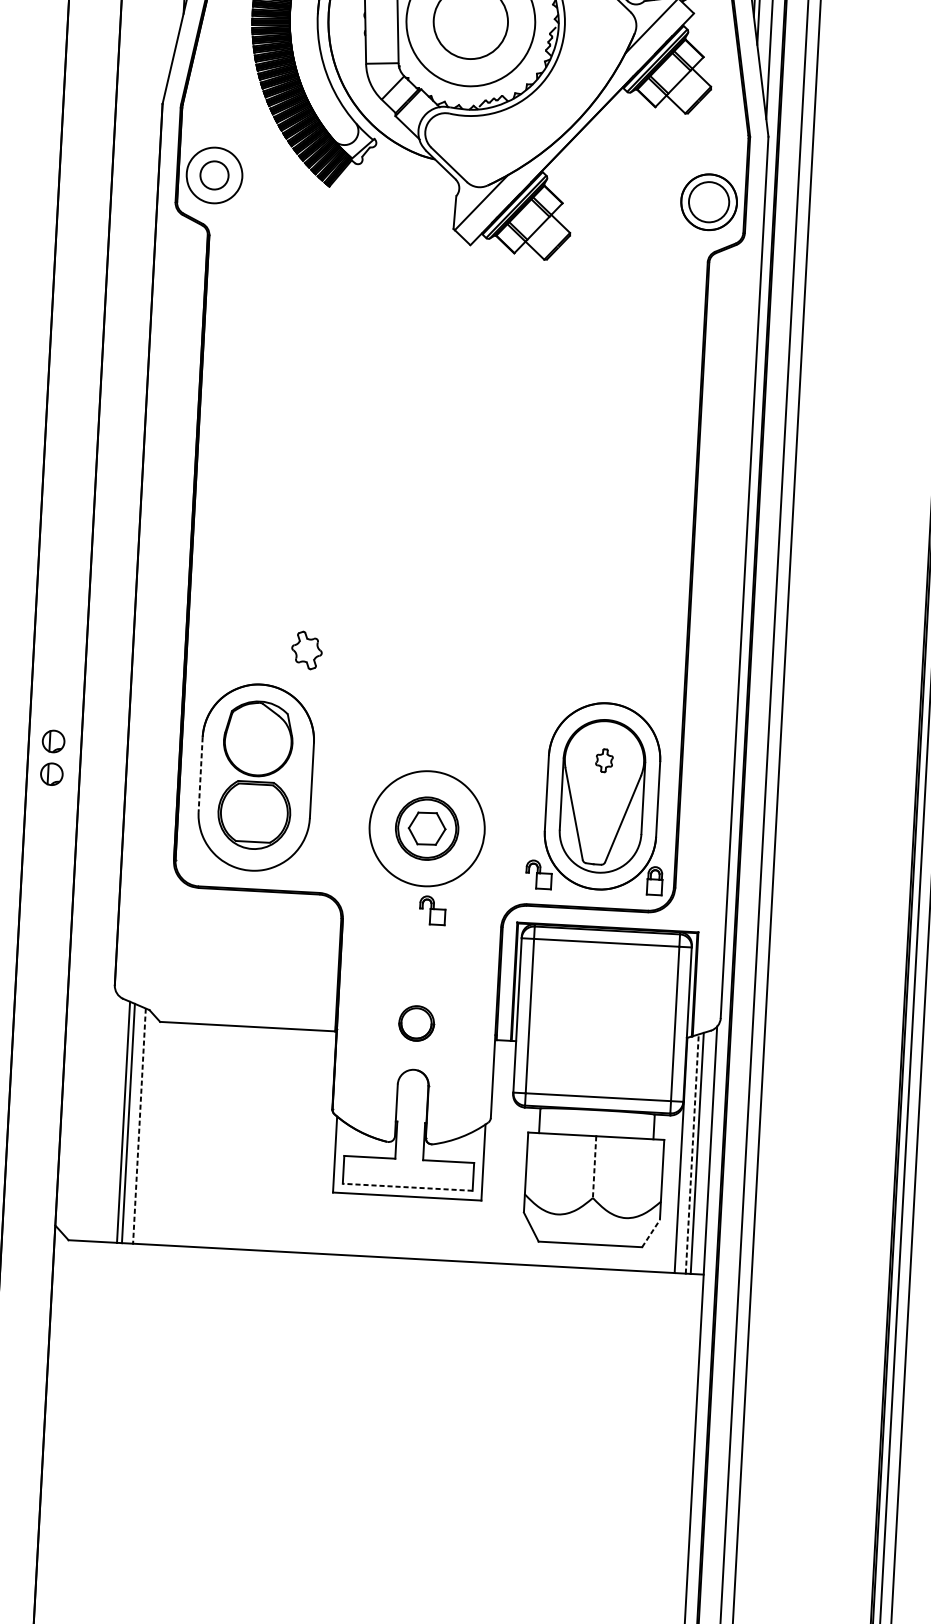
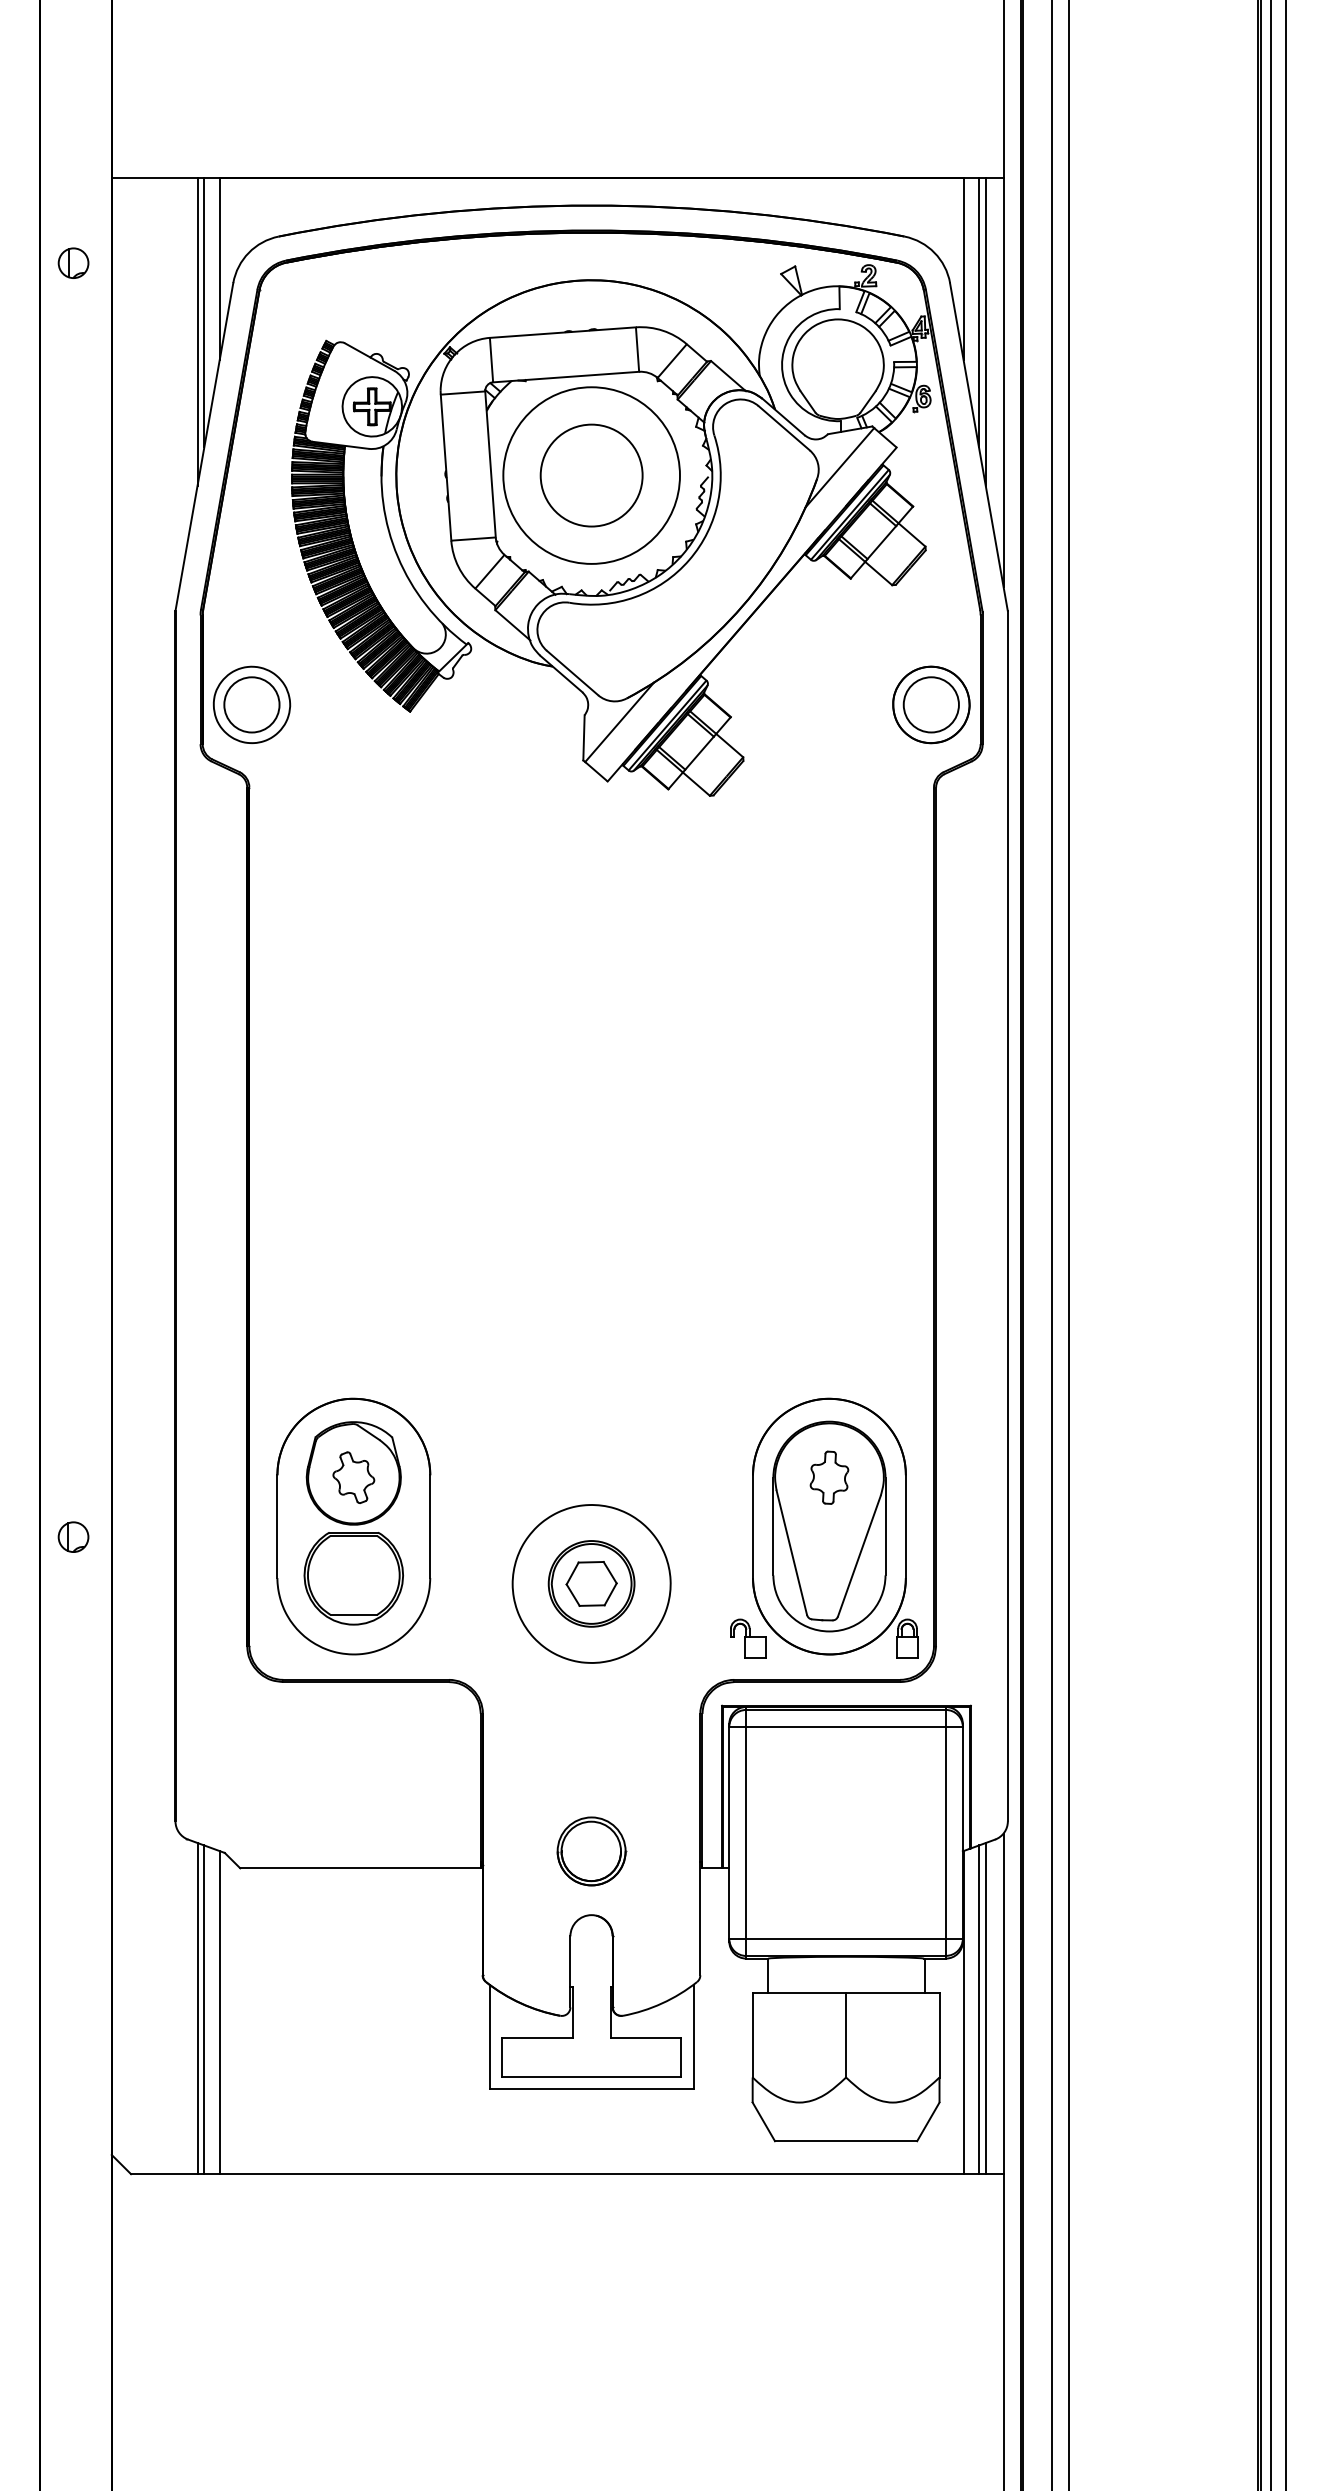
circle: (214, 175) -> (251, 704), size x1.43
part: (306, 650) -> (353, 1477), moved
part: (53, 741) -> (73, 1491), removed
part: (604, 760) -> (829, 1477), size x1.67
line: (200, 775) -> (277, 1527), dashed -> solid
part: (432, 910) -> (605, 1695), removed
part: (416, 1023) -> (591, 1851), size x1.43
line: (139, 1126) -> (219, 2012), dashed -> solid
line: (691, 1153) -> (978, 2009), dashed -> solid
line: (594, 1167) -> (846, 2035), dashed -> solid
line: (407, 1187) -> (591, 2076), dashed -> solid
line: (651, 1233) -> (928, 2121), dashed -> solid

